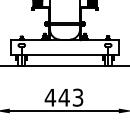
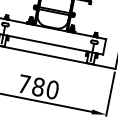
text: (63, 97) -> (37, 86), 443 -> 780

